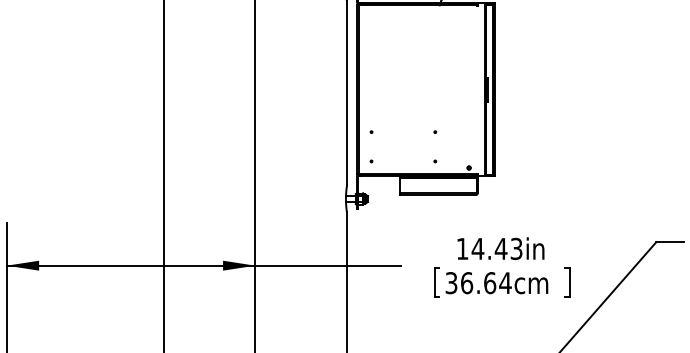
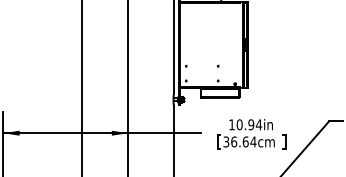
text: (497, 248) -> (249, 124), 14.43in -> 10.94in

